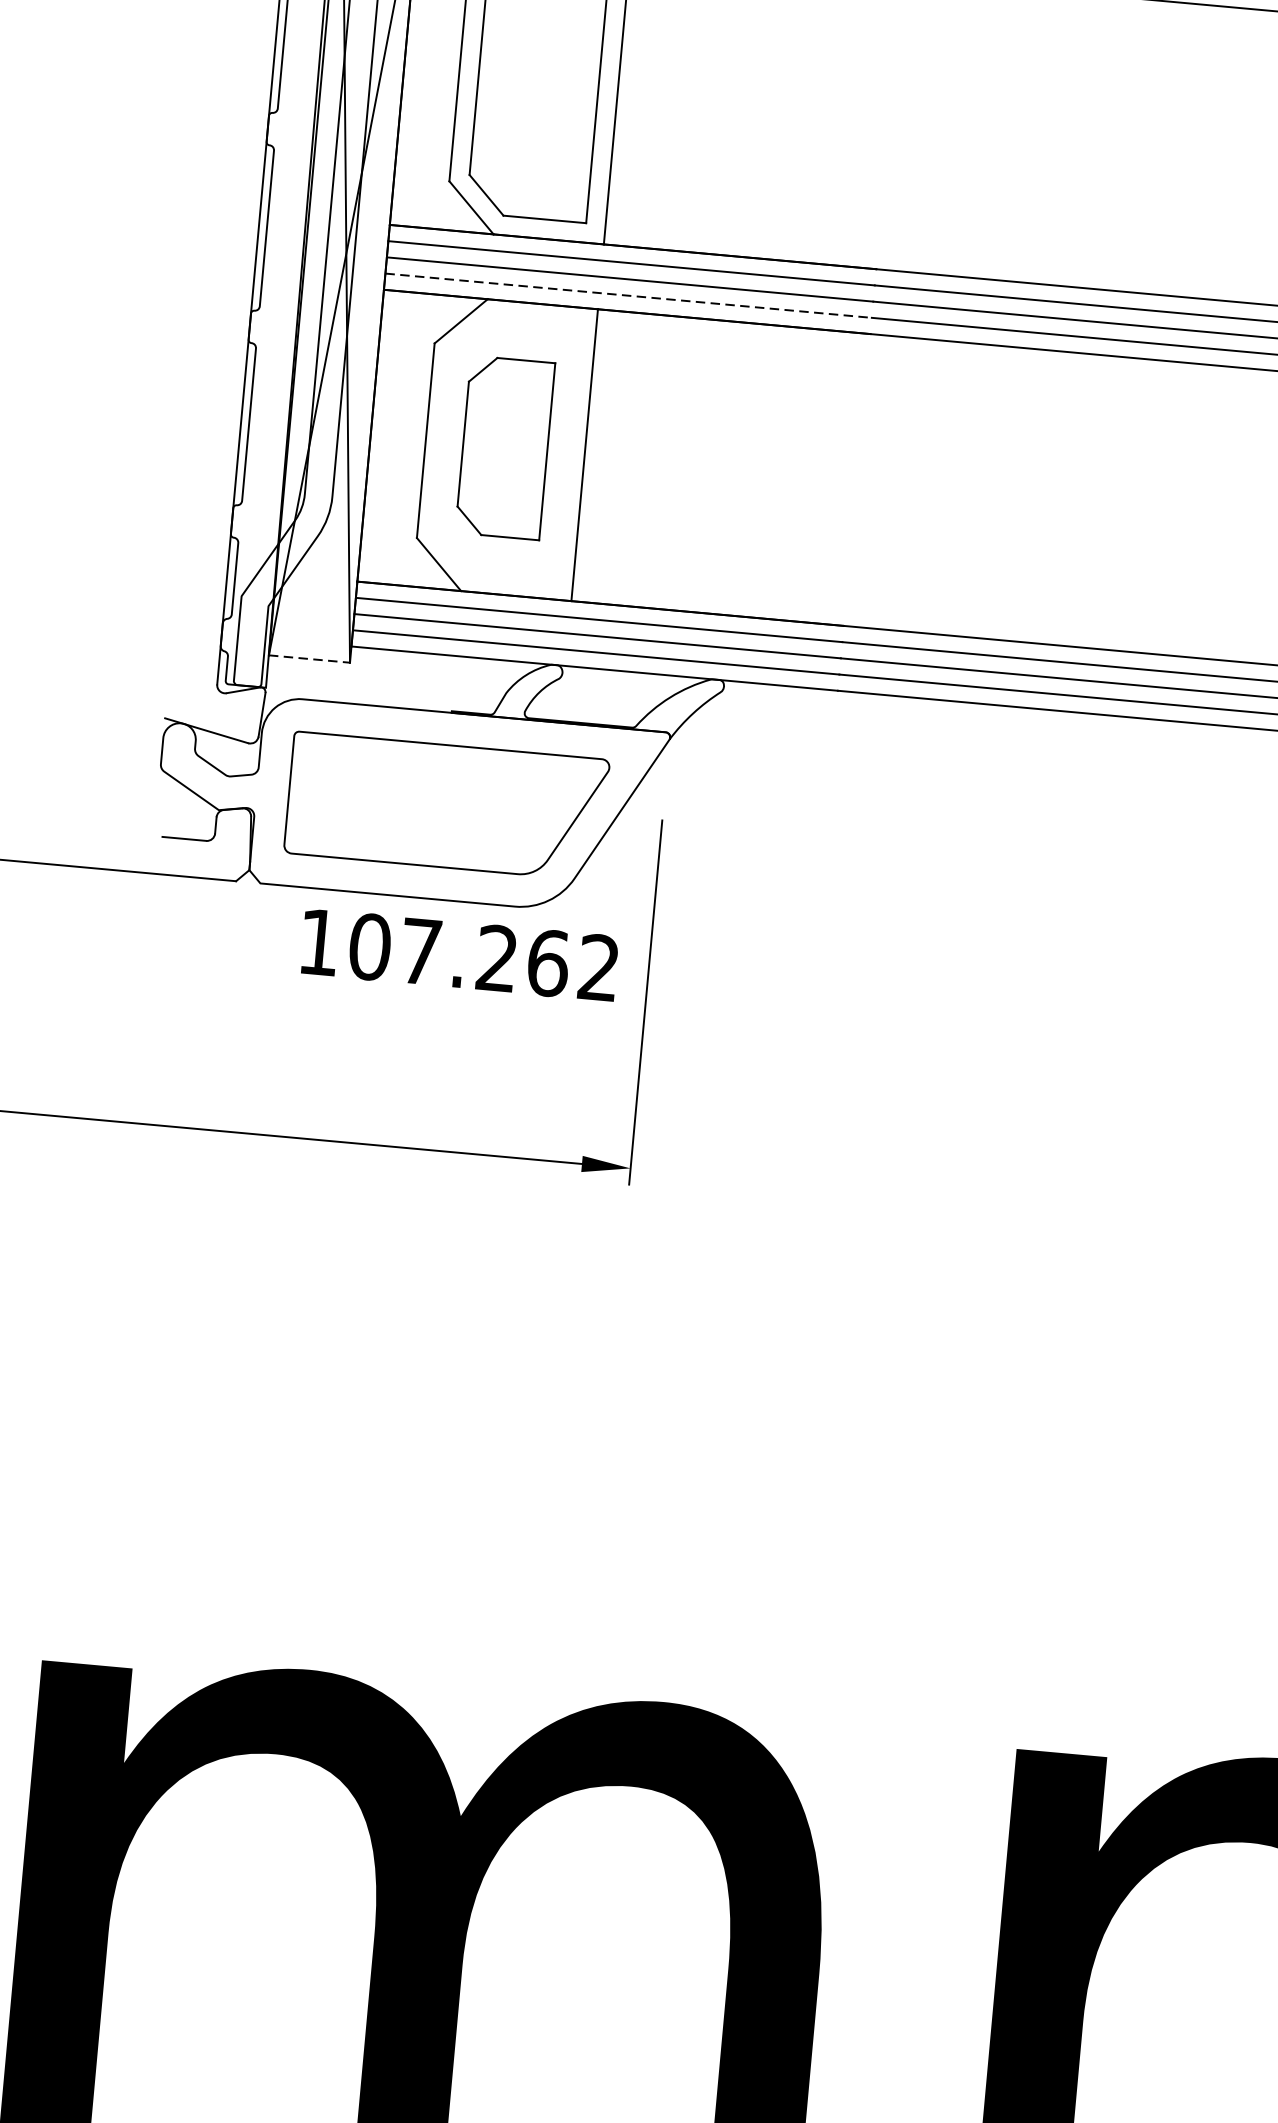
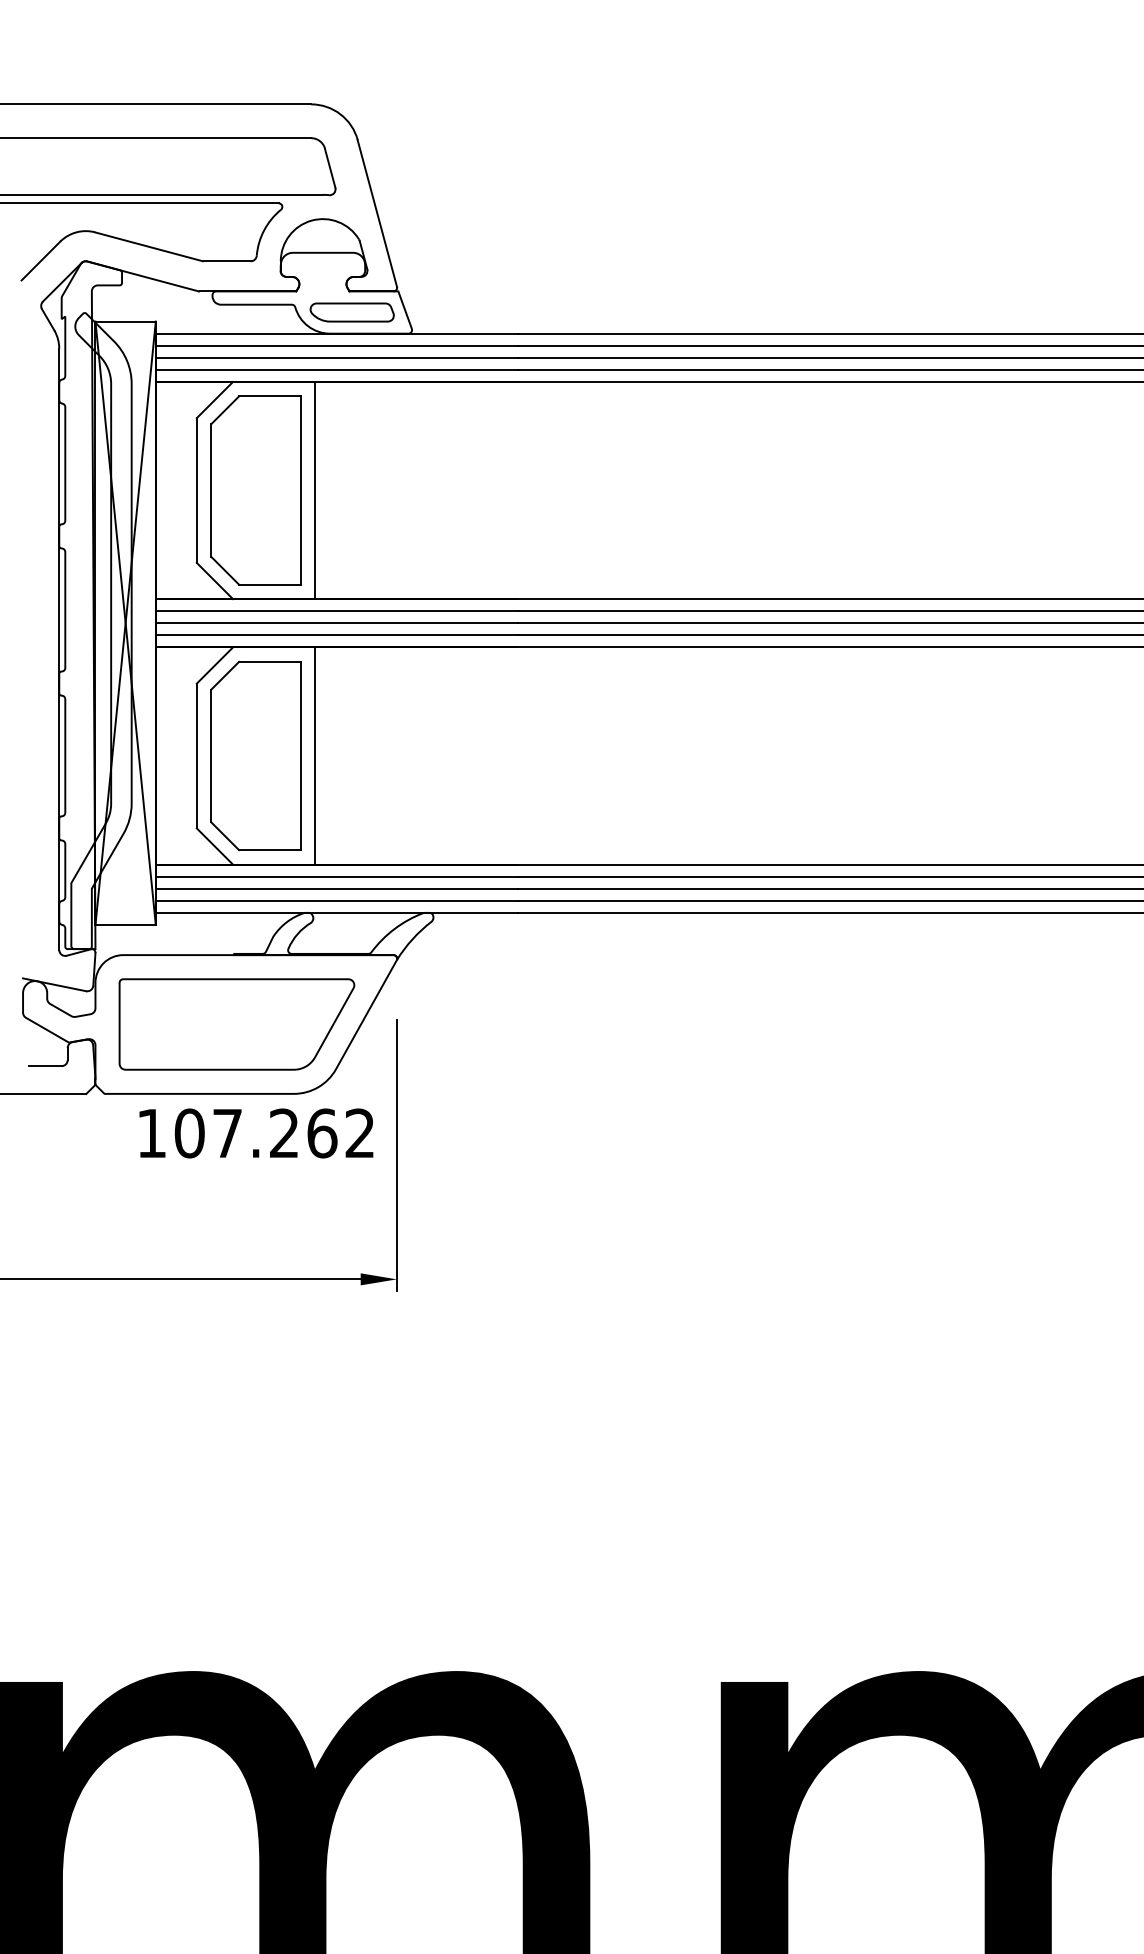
line: (629, 296) -> (337, 635), dashed -> solid
part: (504, 447) -> (255, 755), size x1.43
line: (310, 658) -> (126, 924), dashed -> solid

